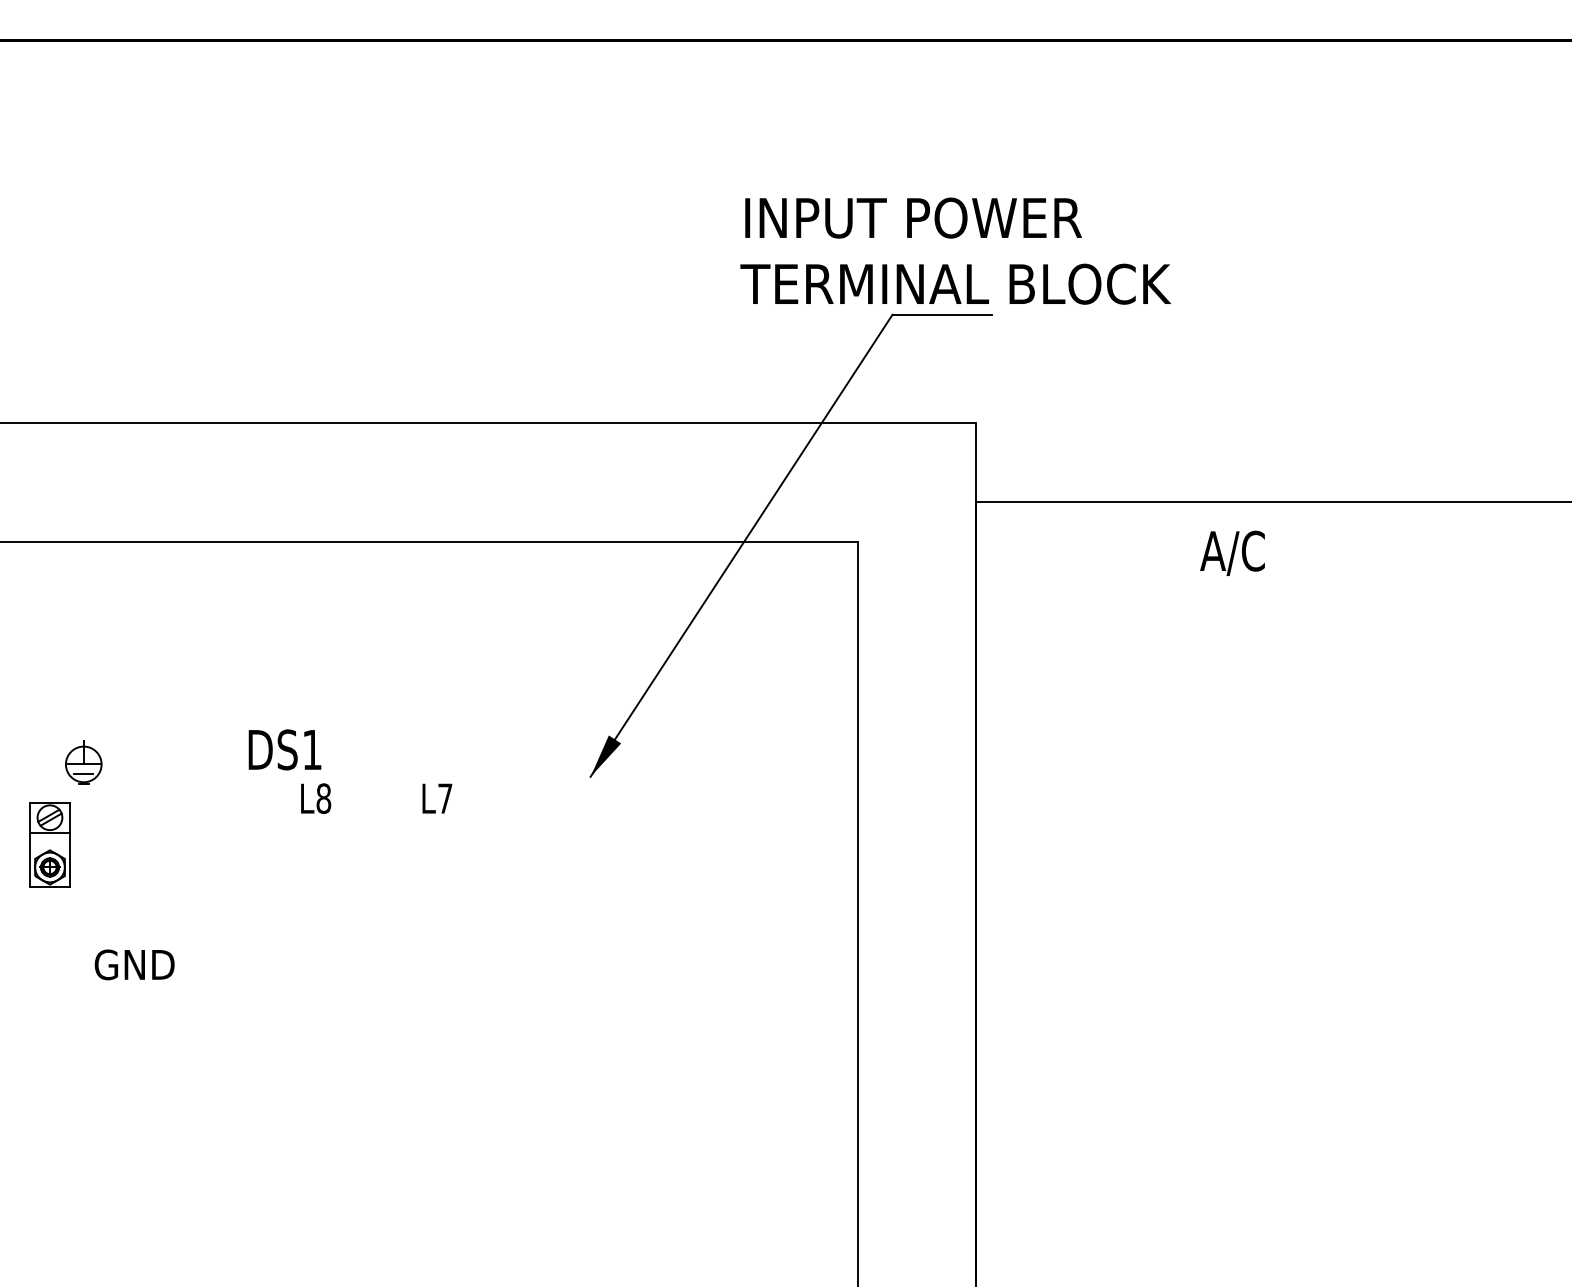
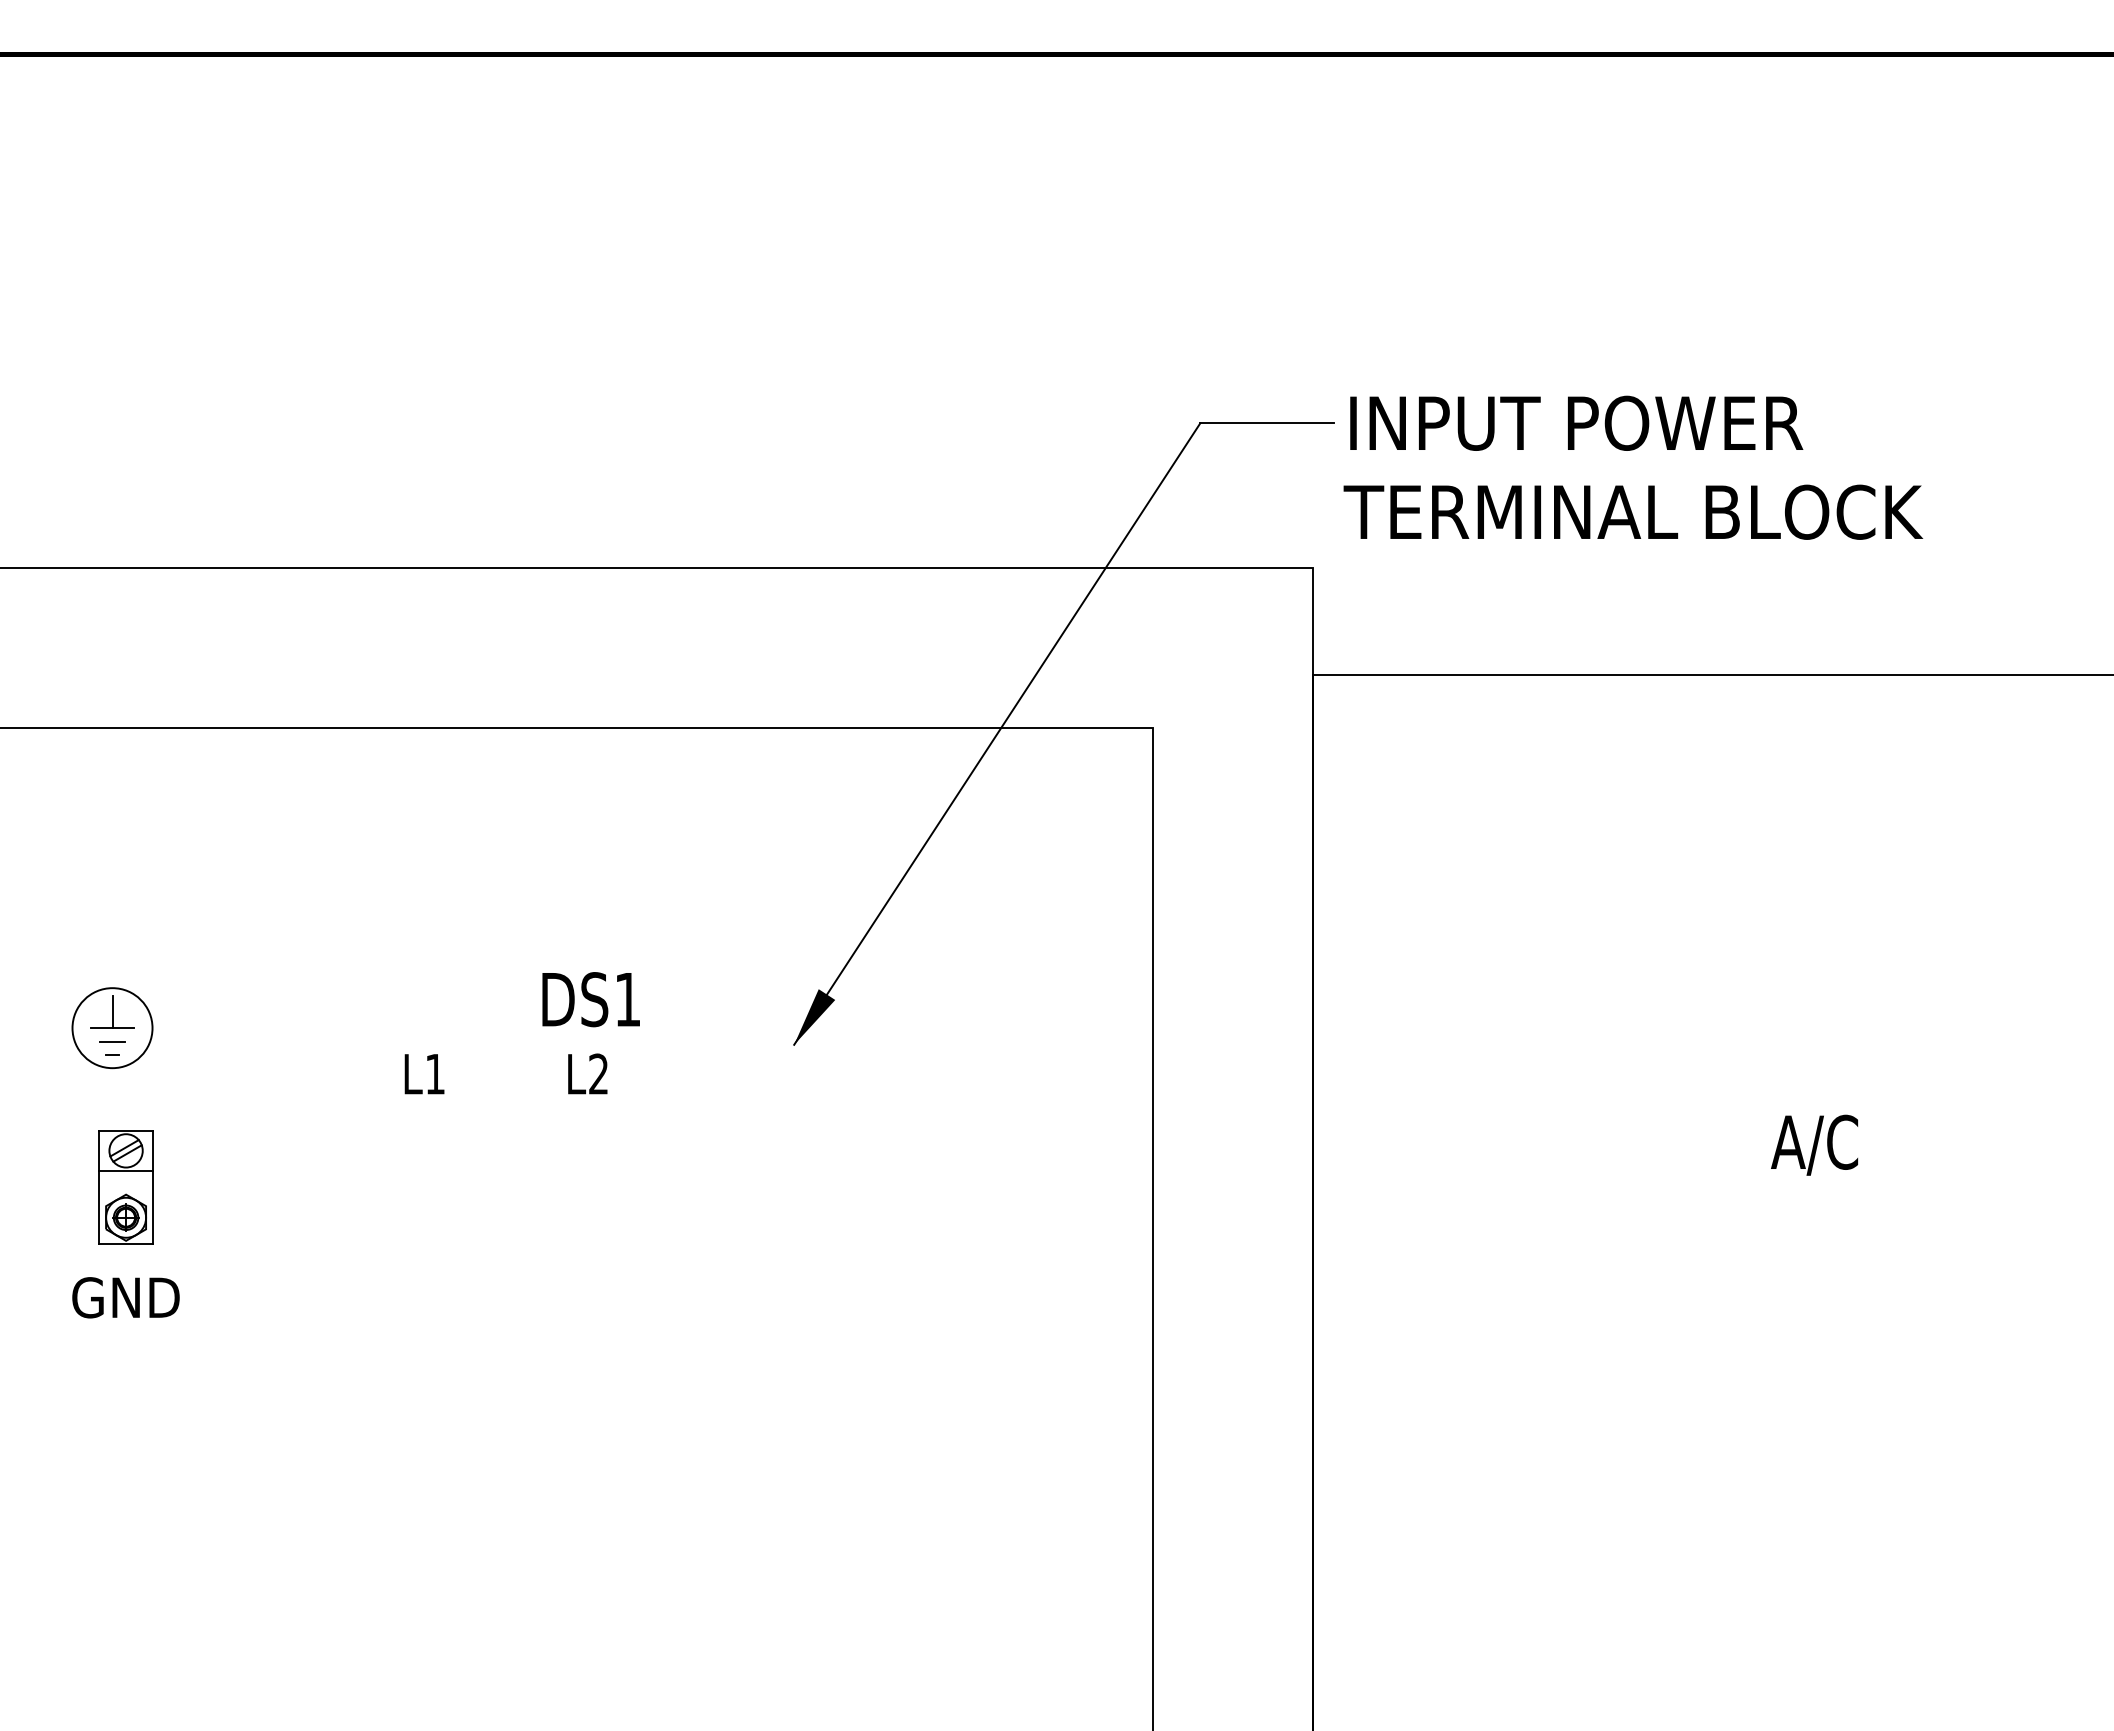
text: (955, 250) -> (1633, 467), moved
text: (1232, 552) -> (1814, 1144), moved
text: (284, 749) -> (590, 999), moved
circle: (83, 764) -> (112, 1028), size x1.67
text: (323, 798) -> (435, 1073), L8 -> L1
text: (445, 798) -> (598, 1073), L7 -> L2
part: (49, 844) -> (125, 1187), moved
text: (134, 964) -> (125, 1297), moved

